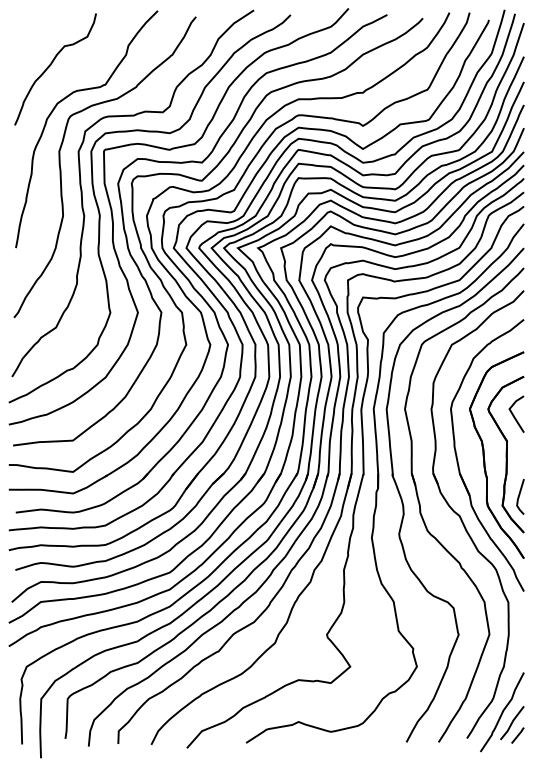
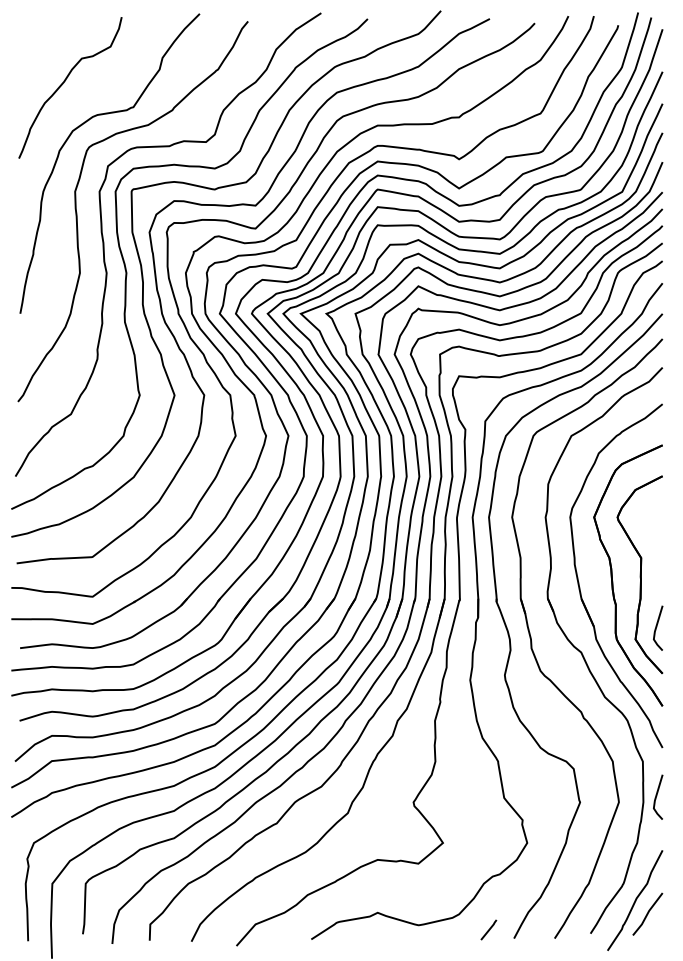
line: (514, 415) -> (650, 525), removed
line: (519, 629) -> (657, 796), added
line: (517, 735) -> (488, 929), moved

